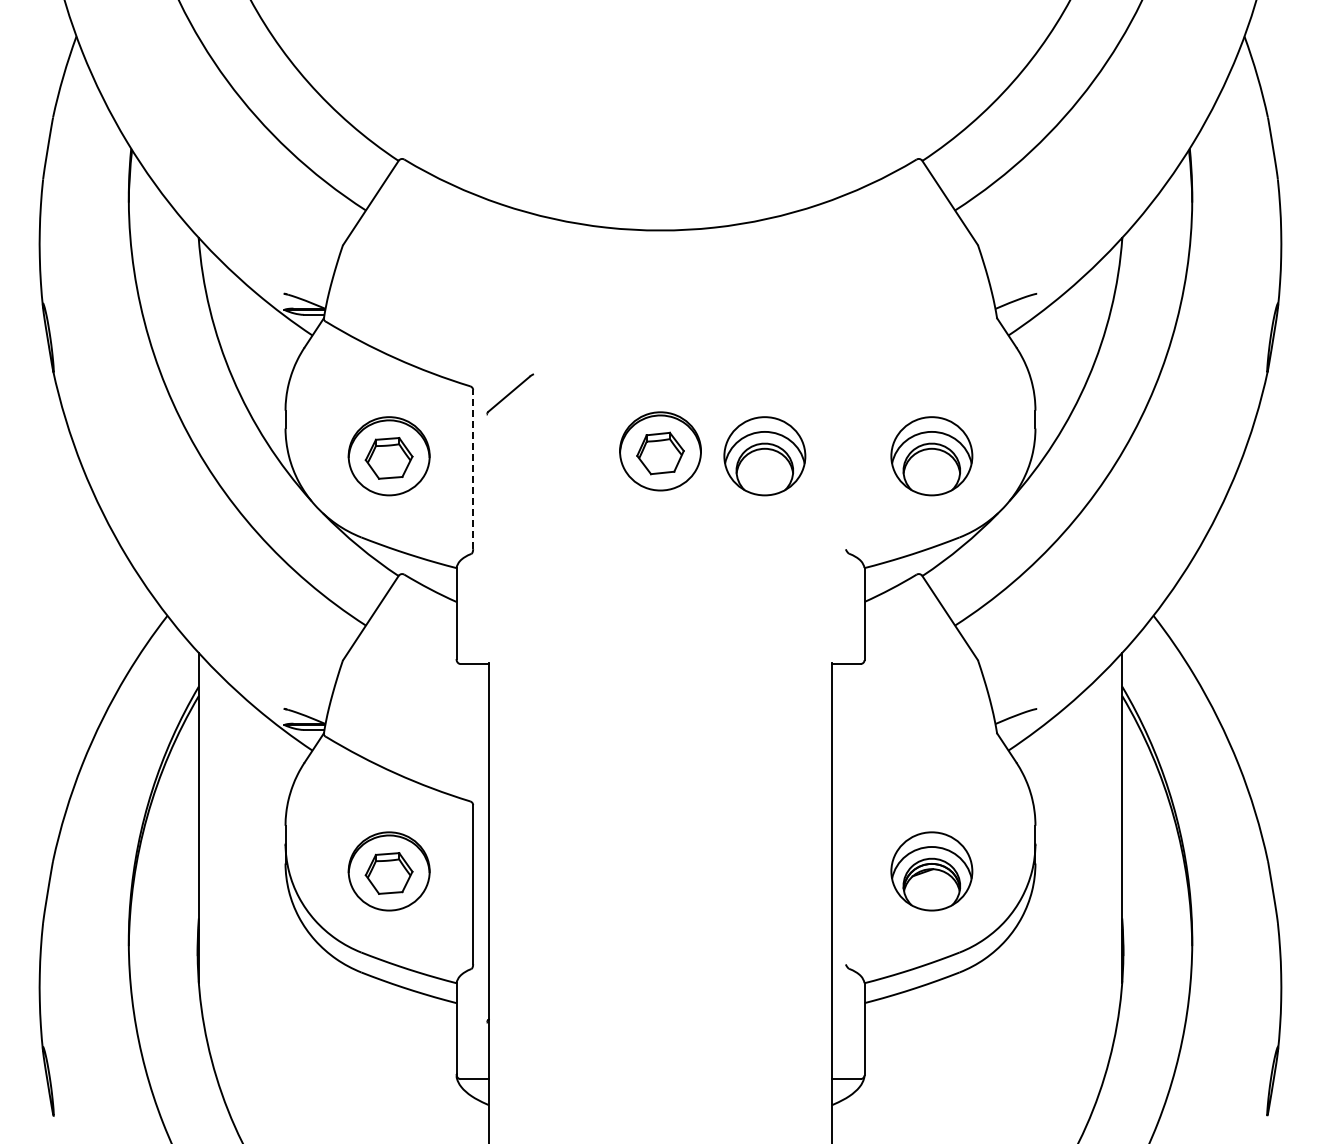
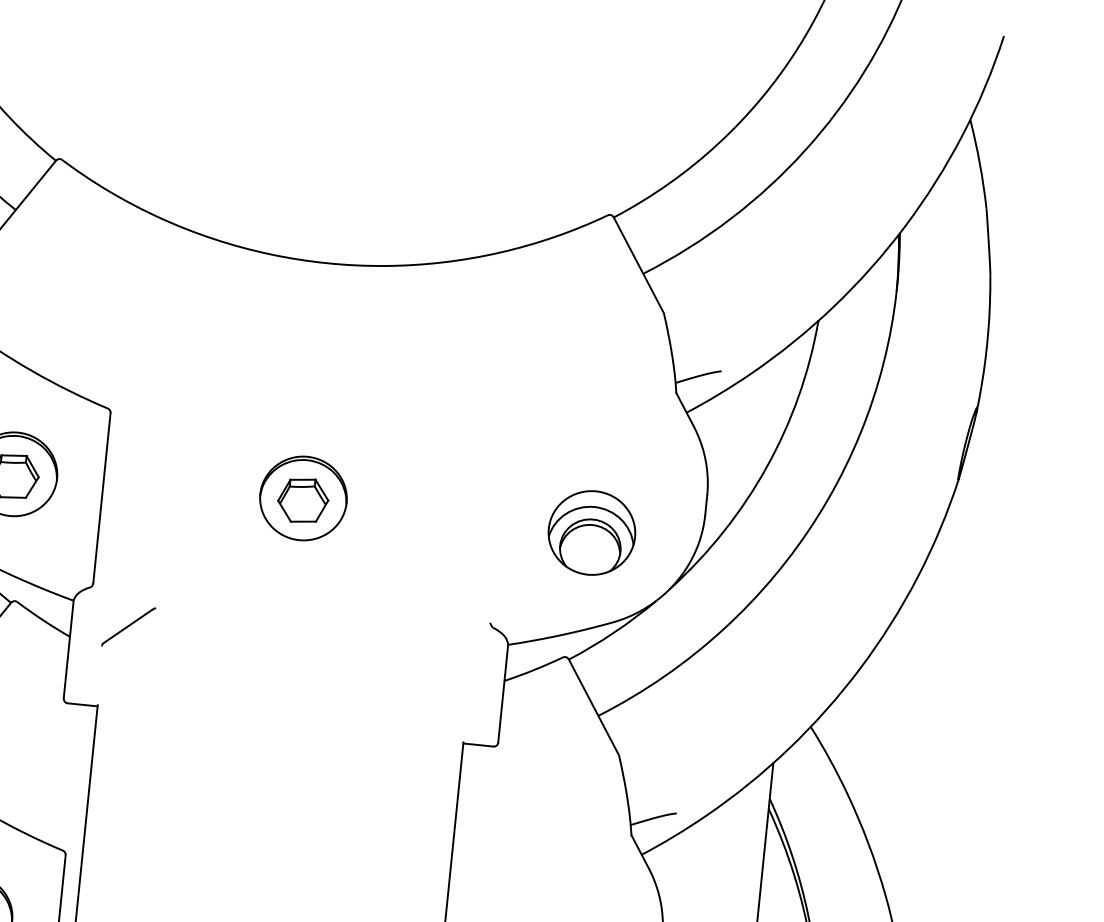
part: (509, 394) -> (127, 627), moved
part: (764, 456) -> (413, 515), removed
line: (473, 469) -> (102, 497), dashed -> solid

